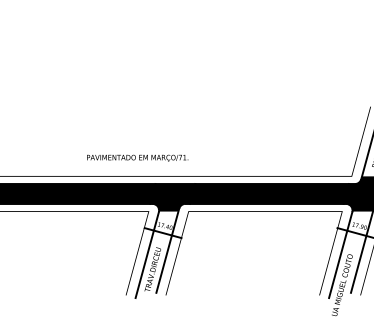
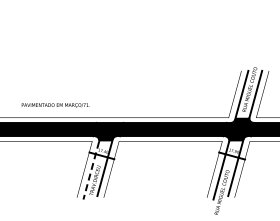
text: (137, 158) -> (55, 105), moved
line: (147, 254) -> (91, 170), solid -> dashed

